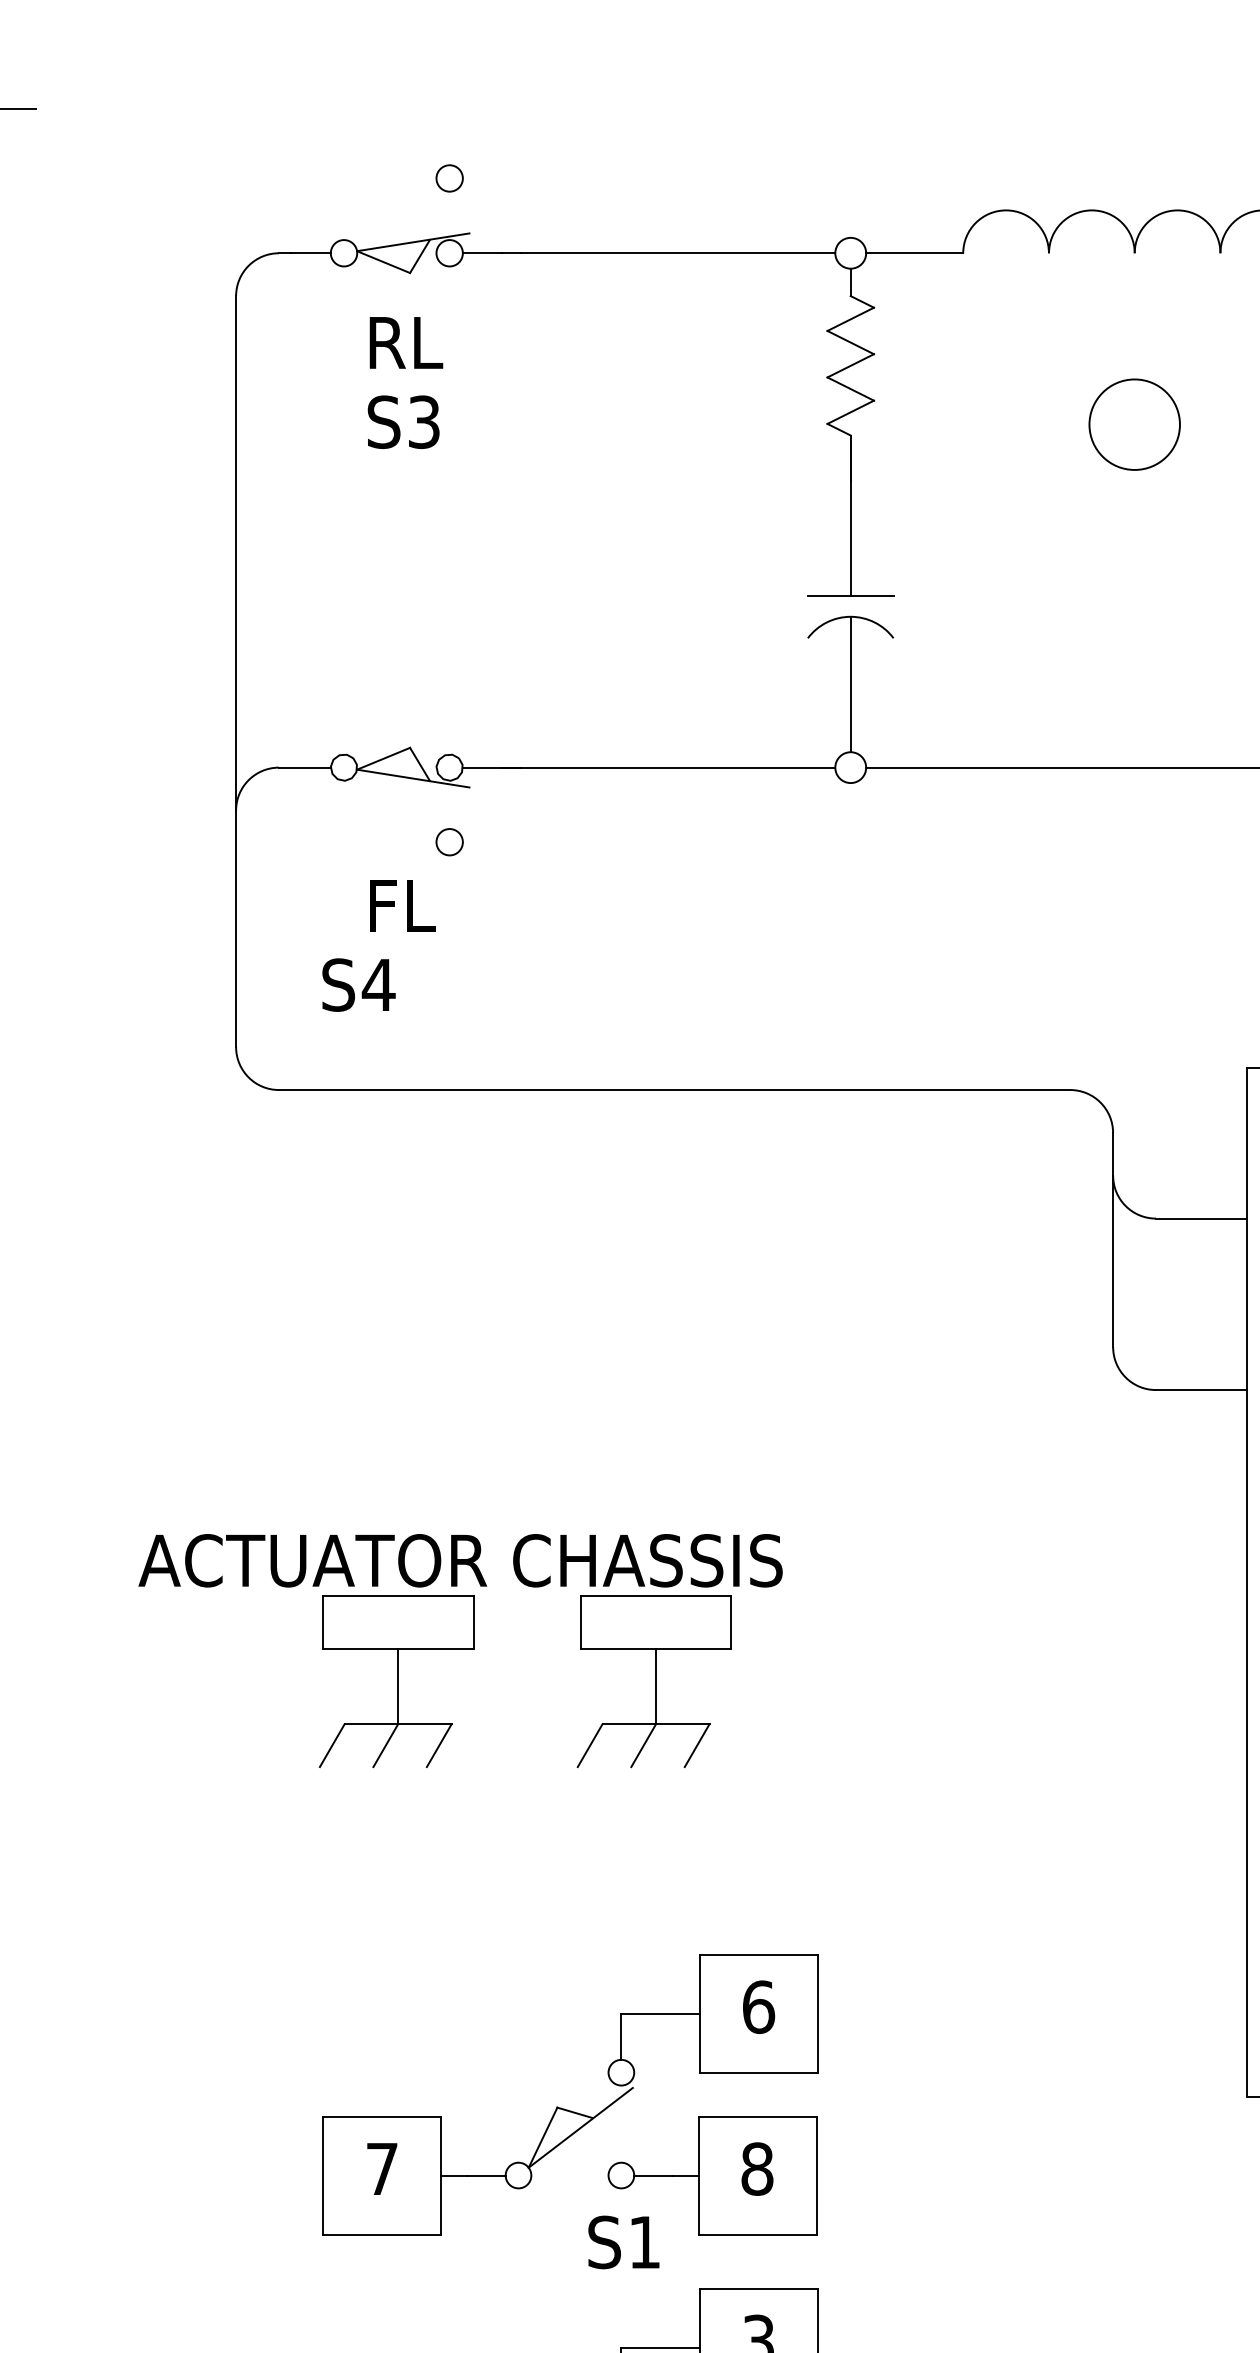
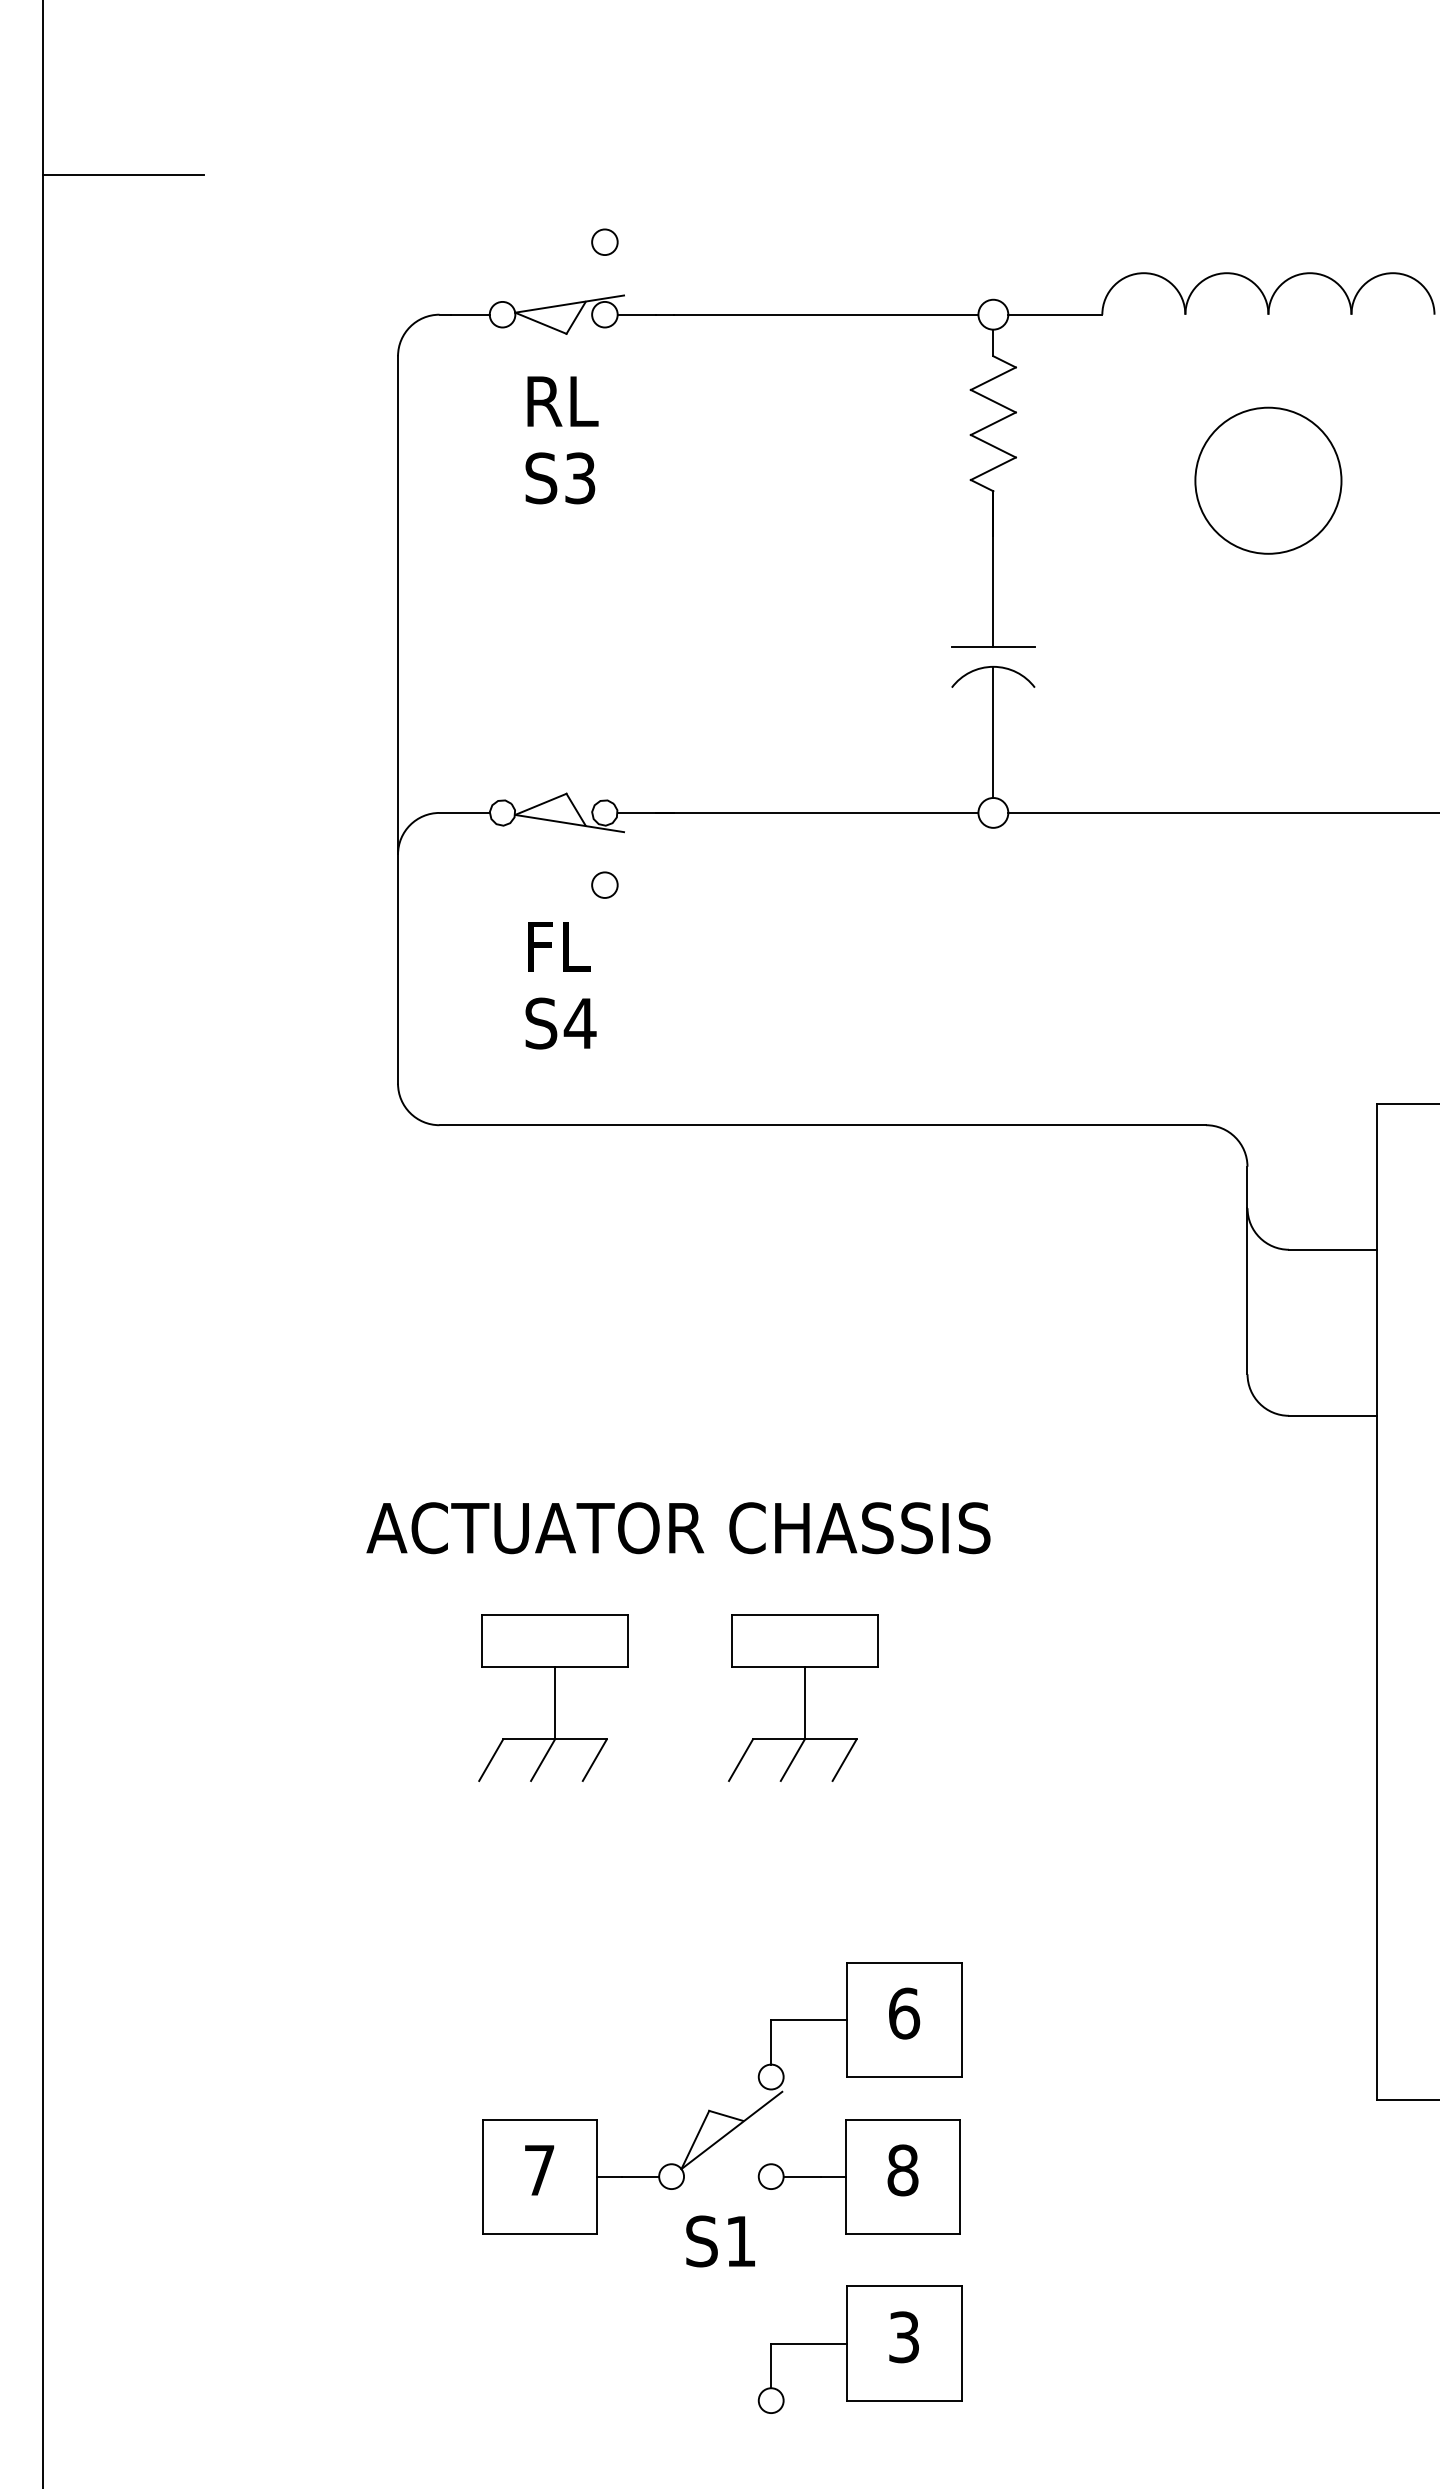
circle: (1134, 424) -> (1268, 480), size x1.67
text: (358, 985) -> (560, 1023), moved
text: (460, 1561) -> (678, 1528), moved
text: (623, 2242) -> (720, 2241), moved

